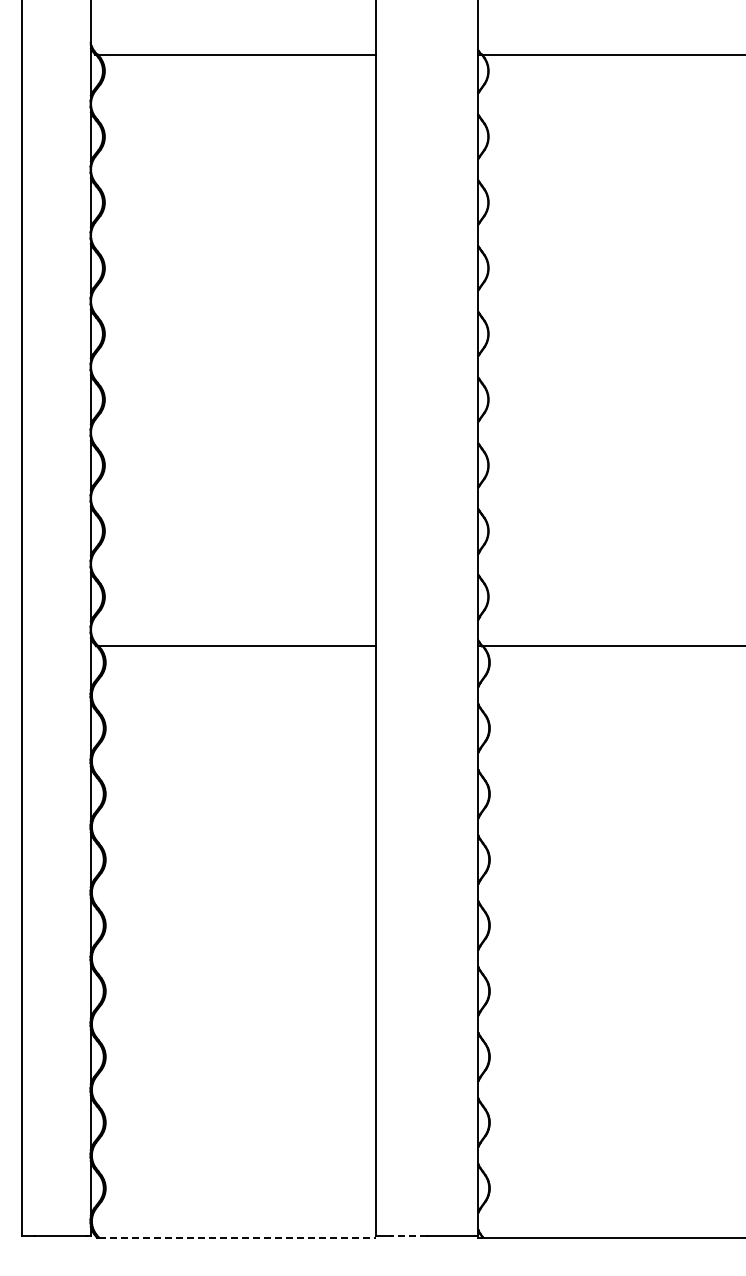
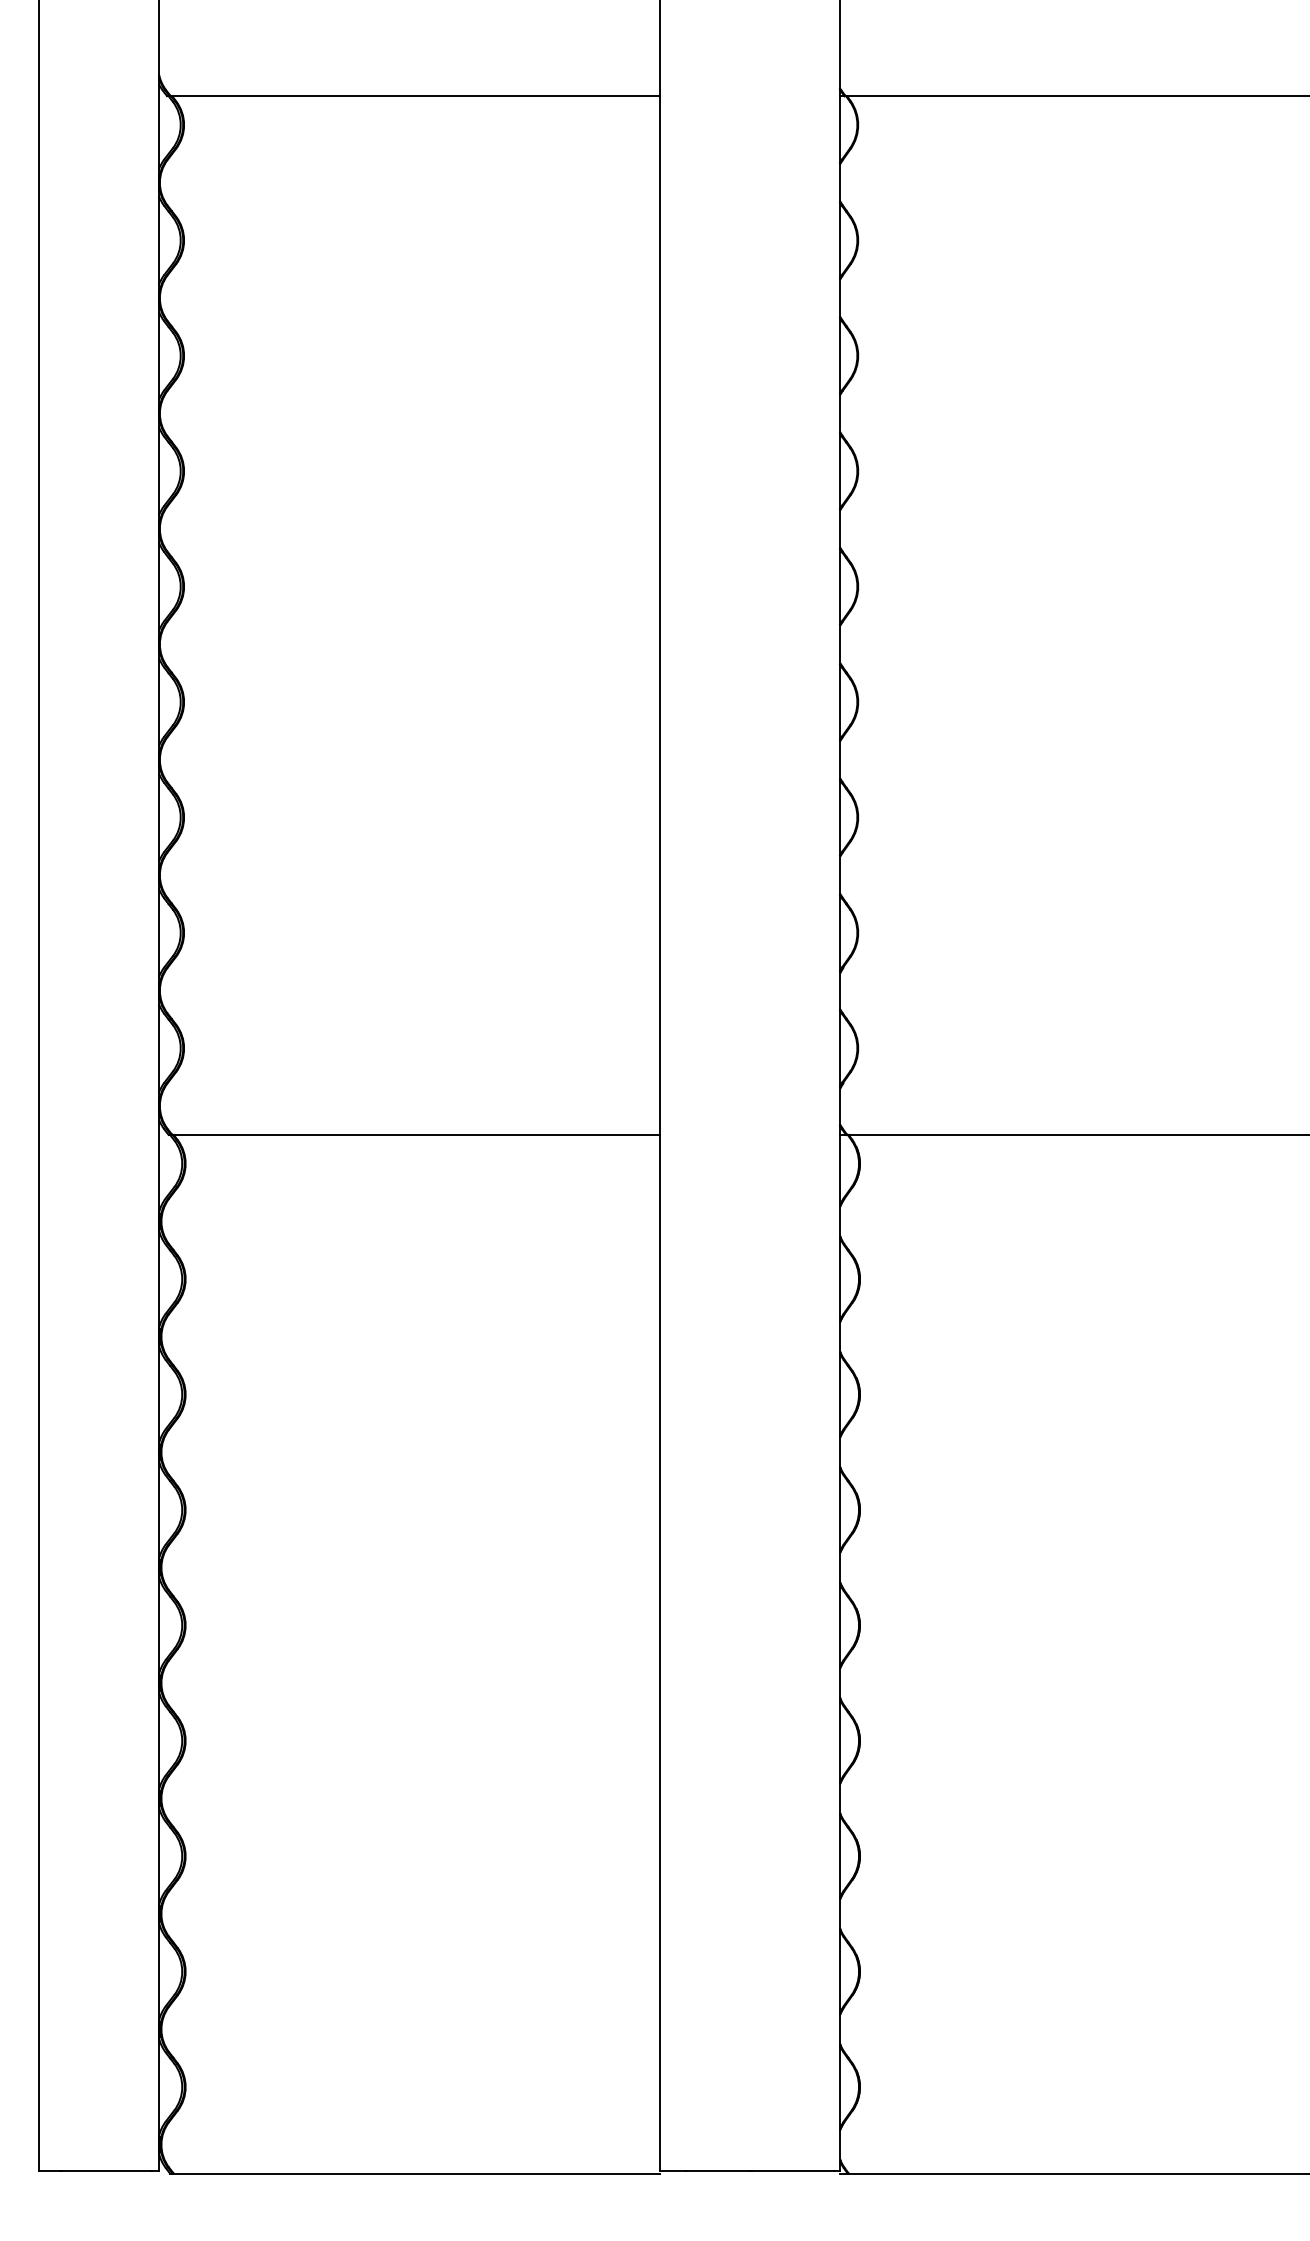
line: (408, 1236) -> (717, 2171), dashed -> solid
line: (237, 1237) -> (417, 2173), dashed -> solid

